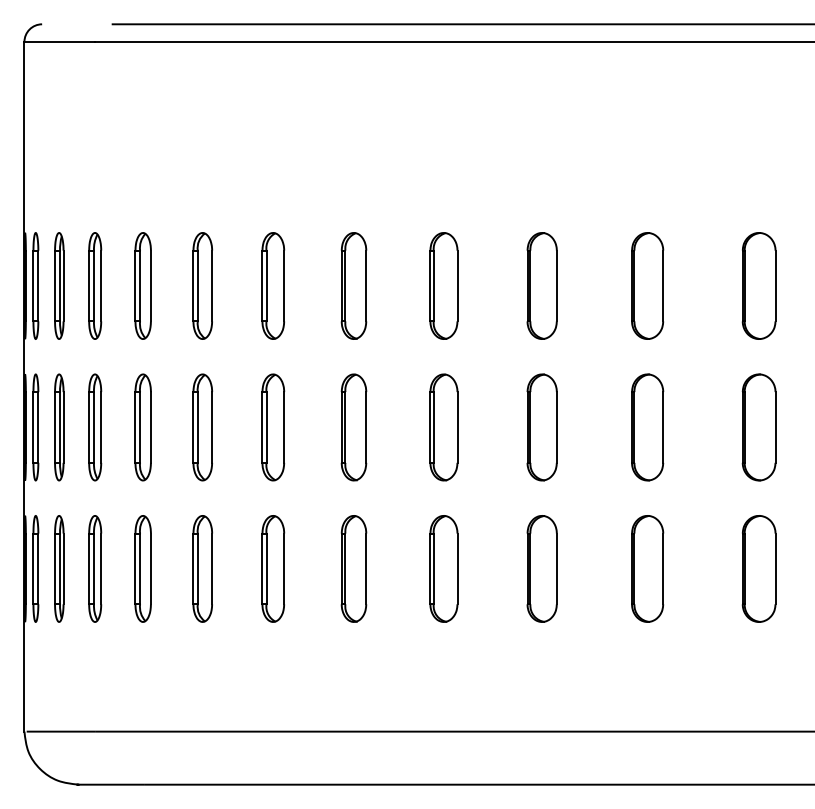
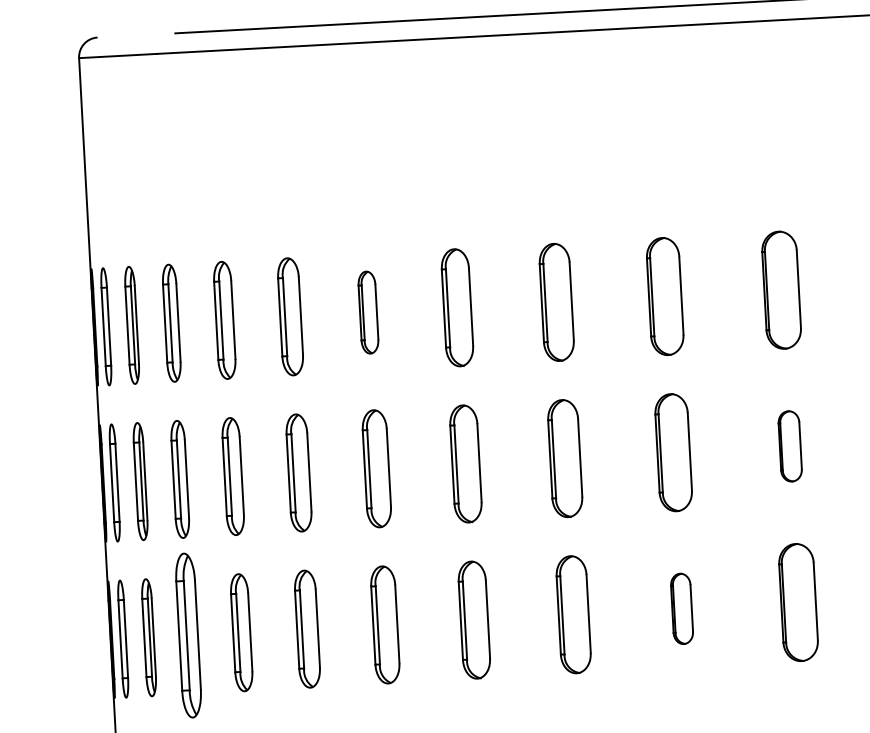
part: (273, 285) -> (368, 312), size x0.7
part: (647, 427) -> (789, 446), size x0.6
part: (95, 568) -> (189, 635), size x1.4
part: (541, 568) -> (681, 608), size x0.6

